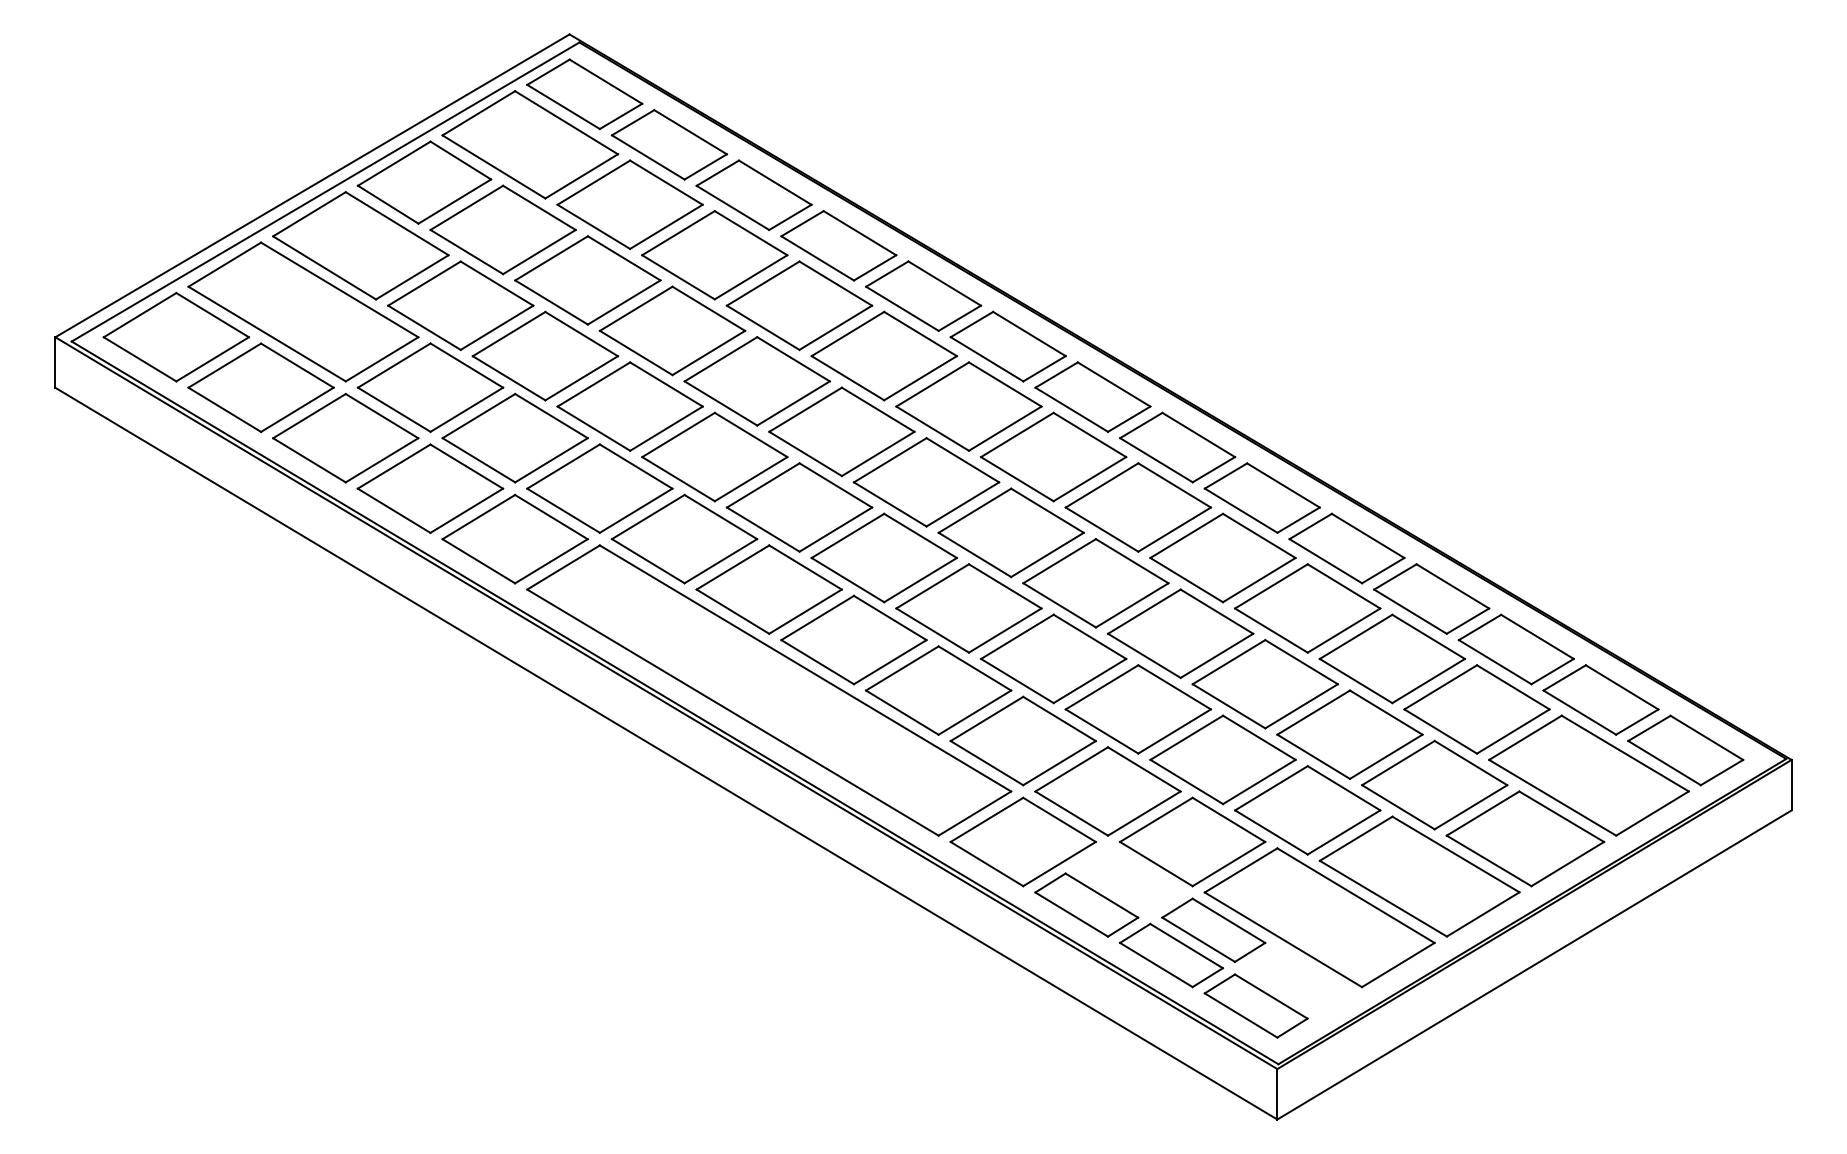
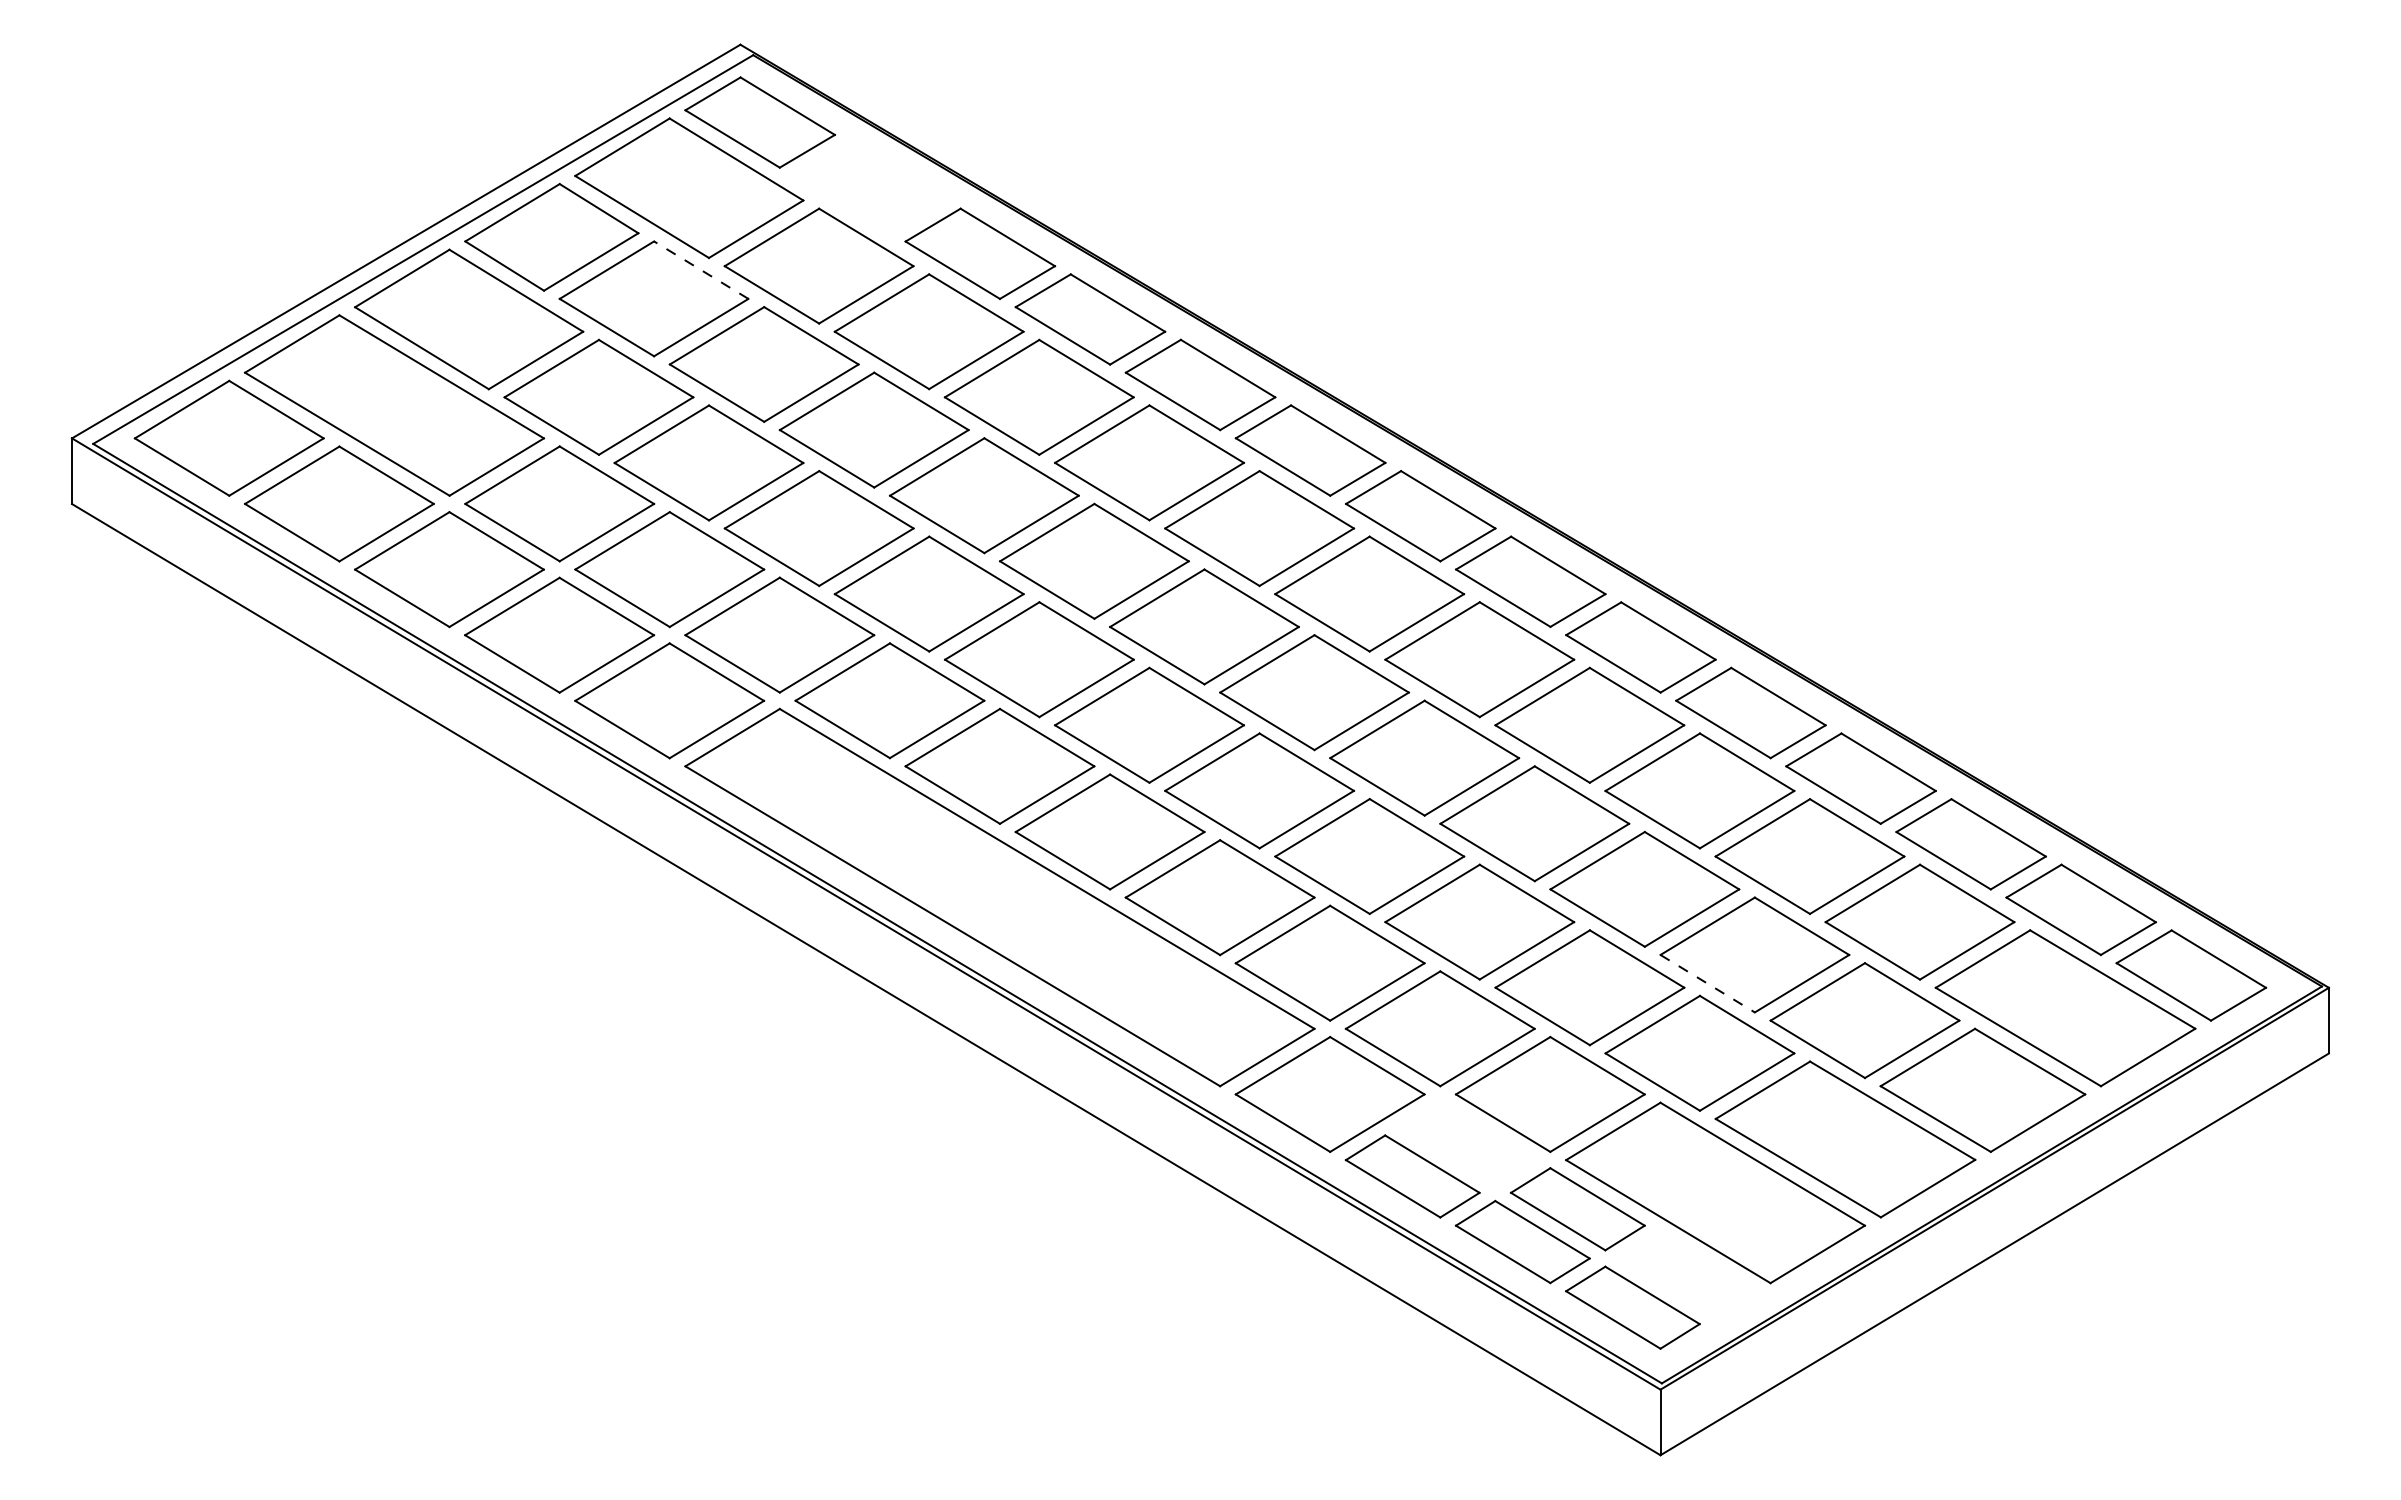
part: (668, 144) -> (869, 187), removed
line: (539, 207) -> (701, 269), solid -> dashed
line: (1314, 757) -> (1708, 984), solid -> dashed

